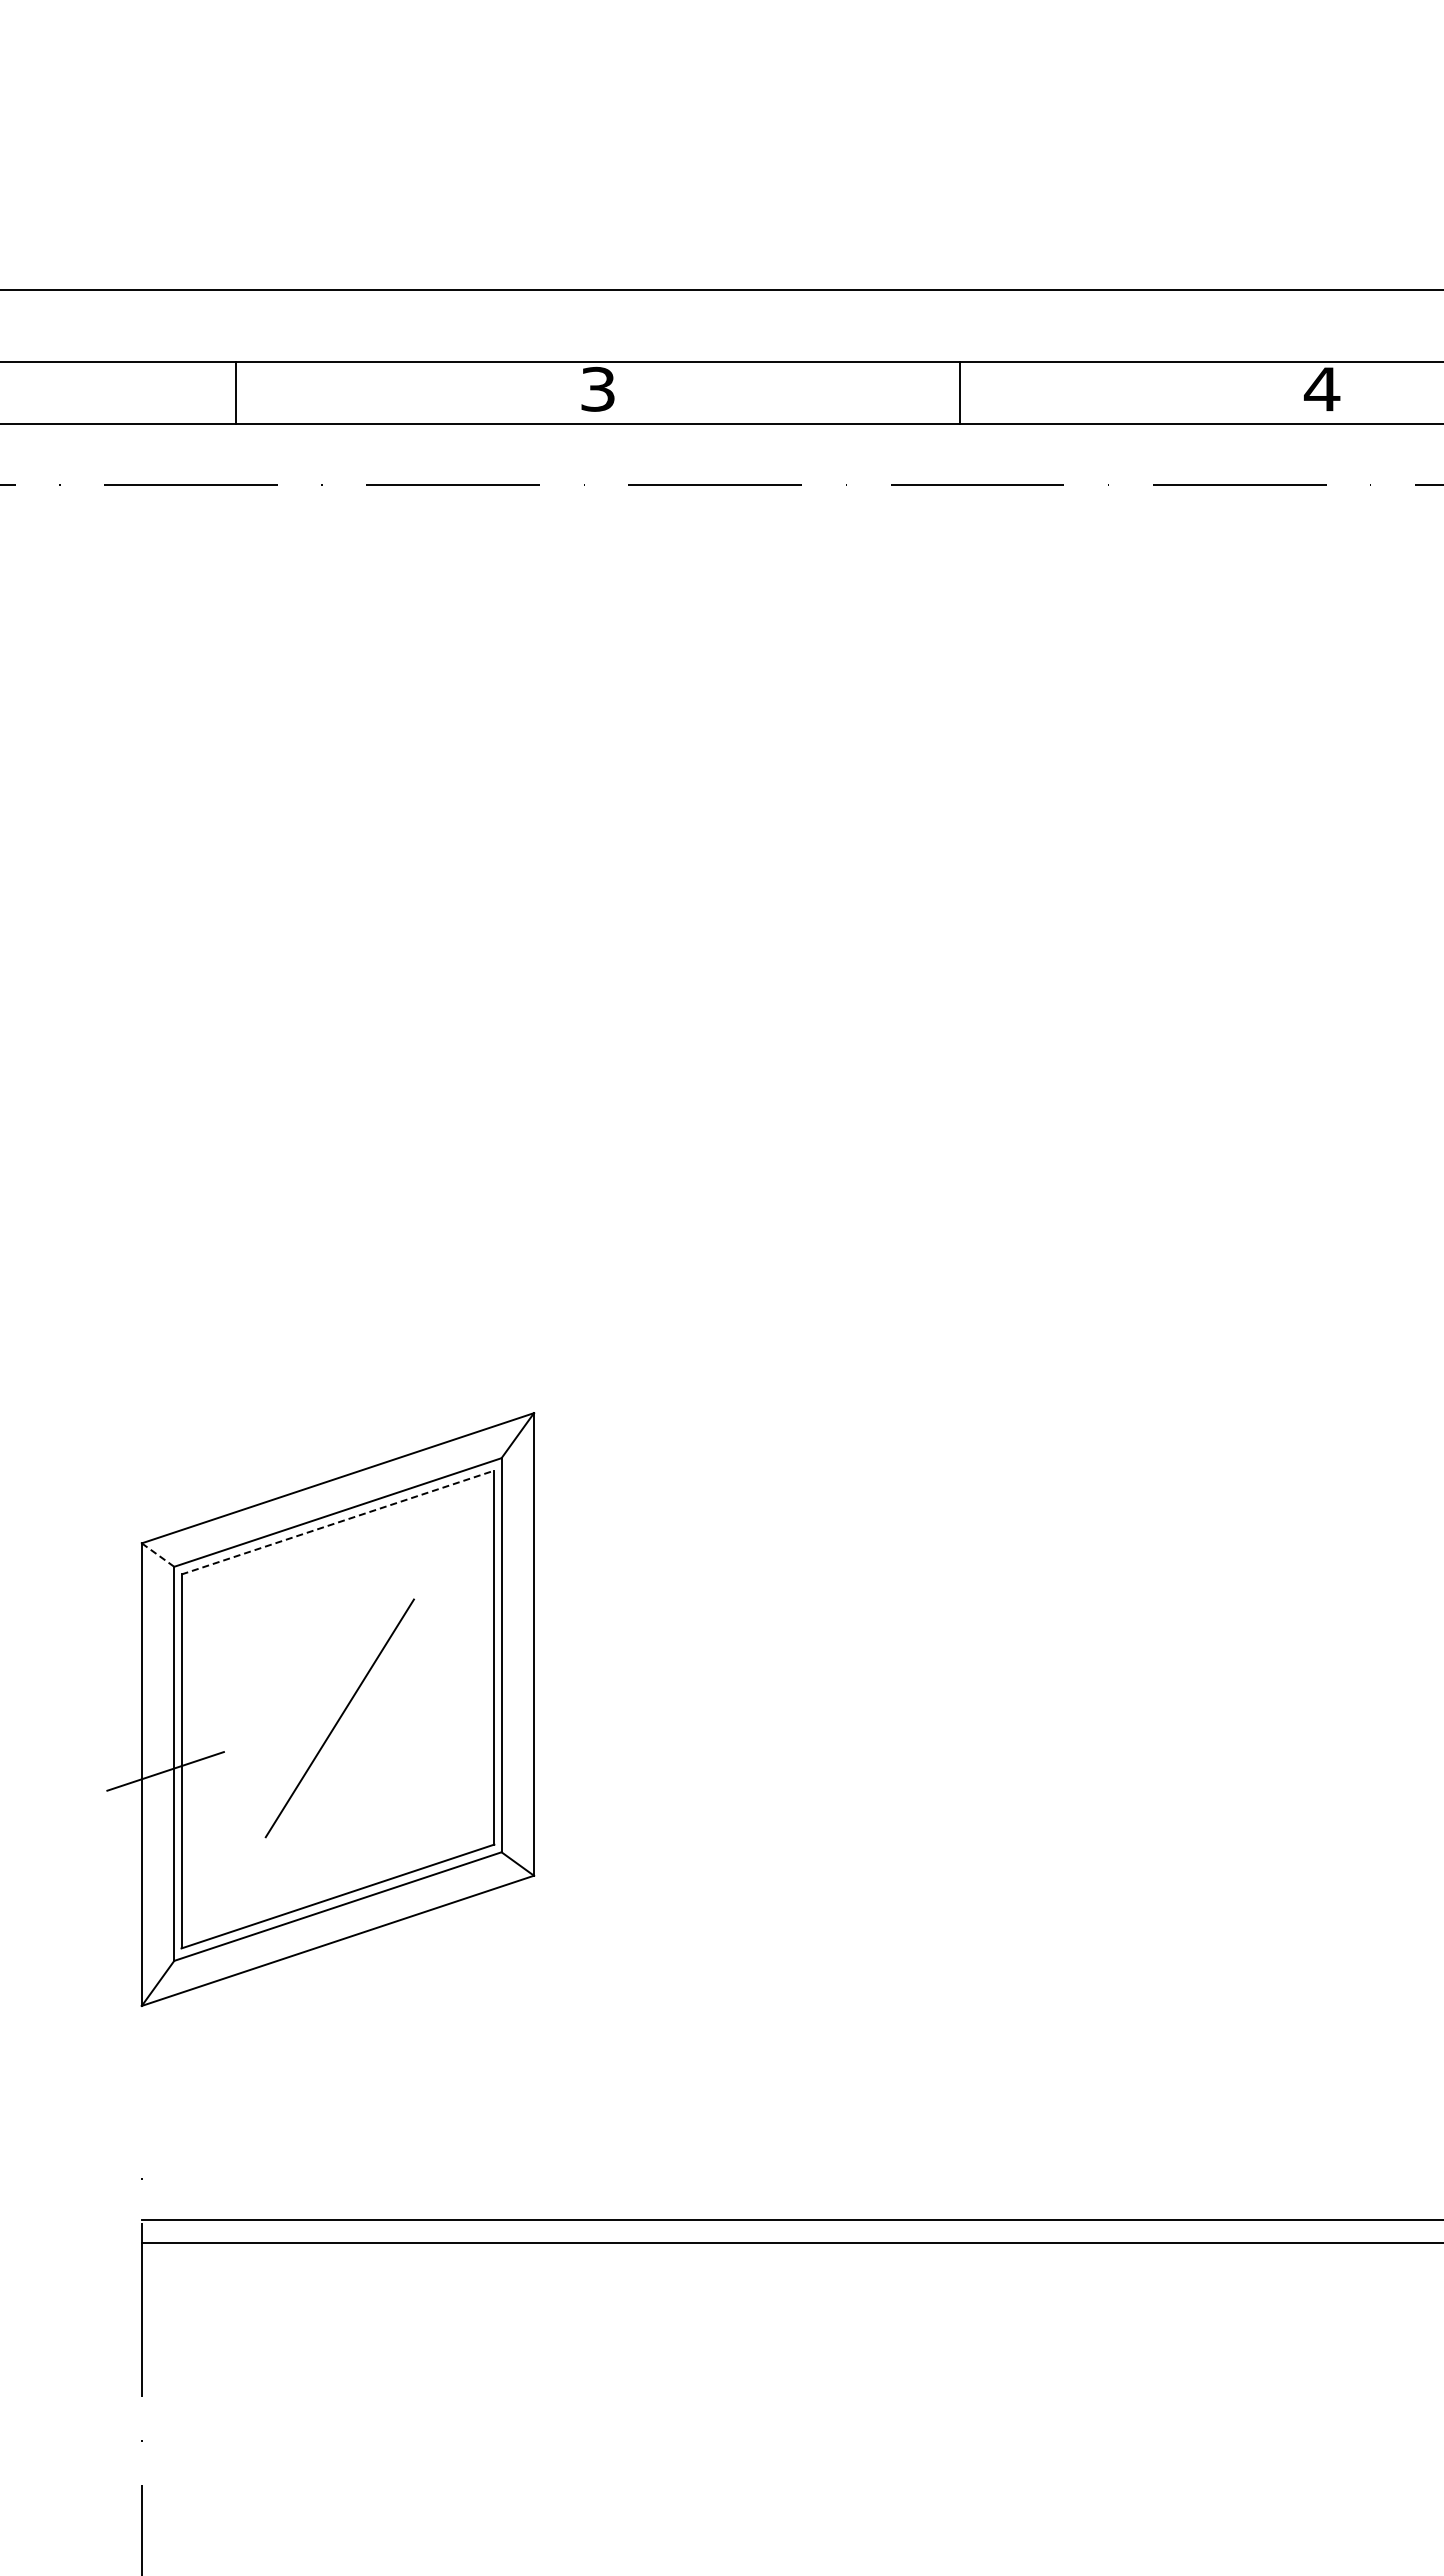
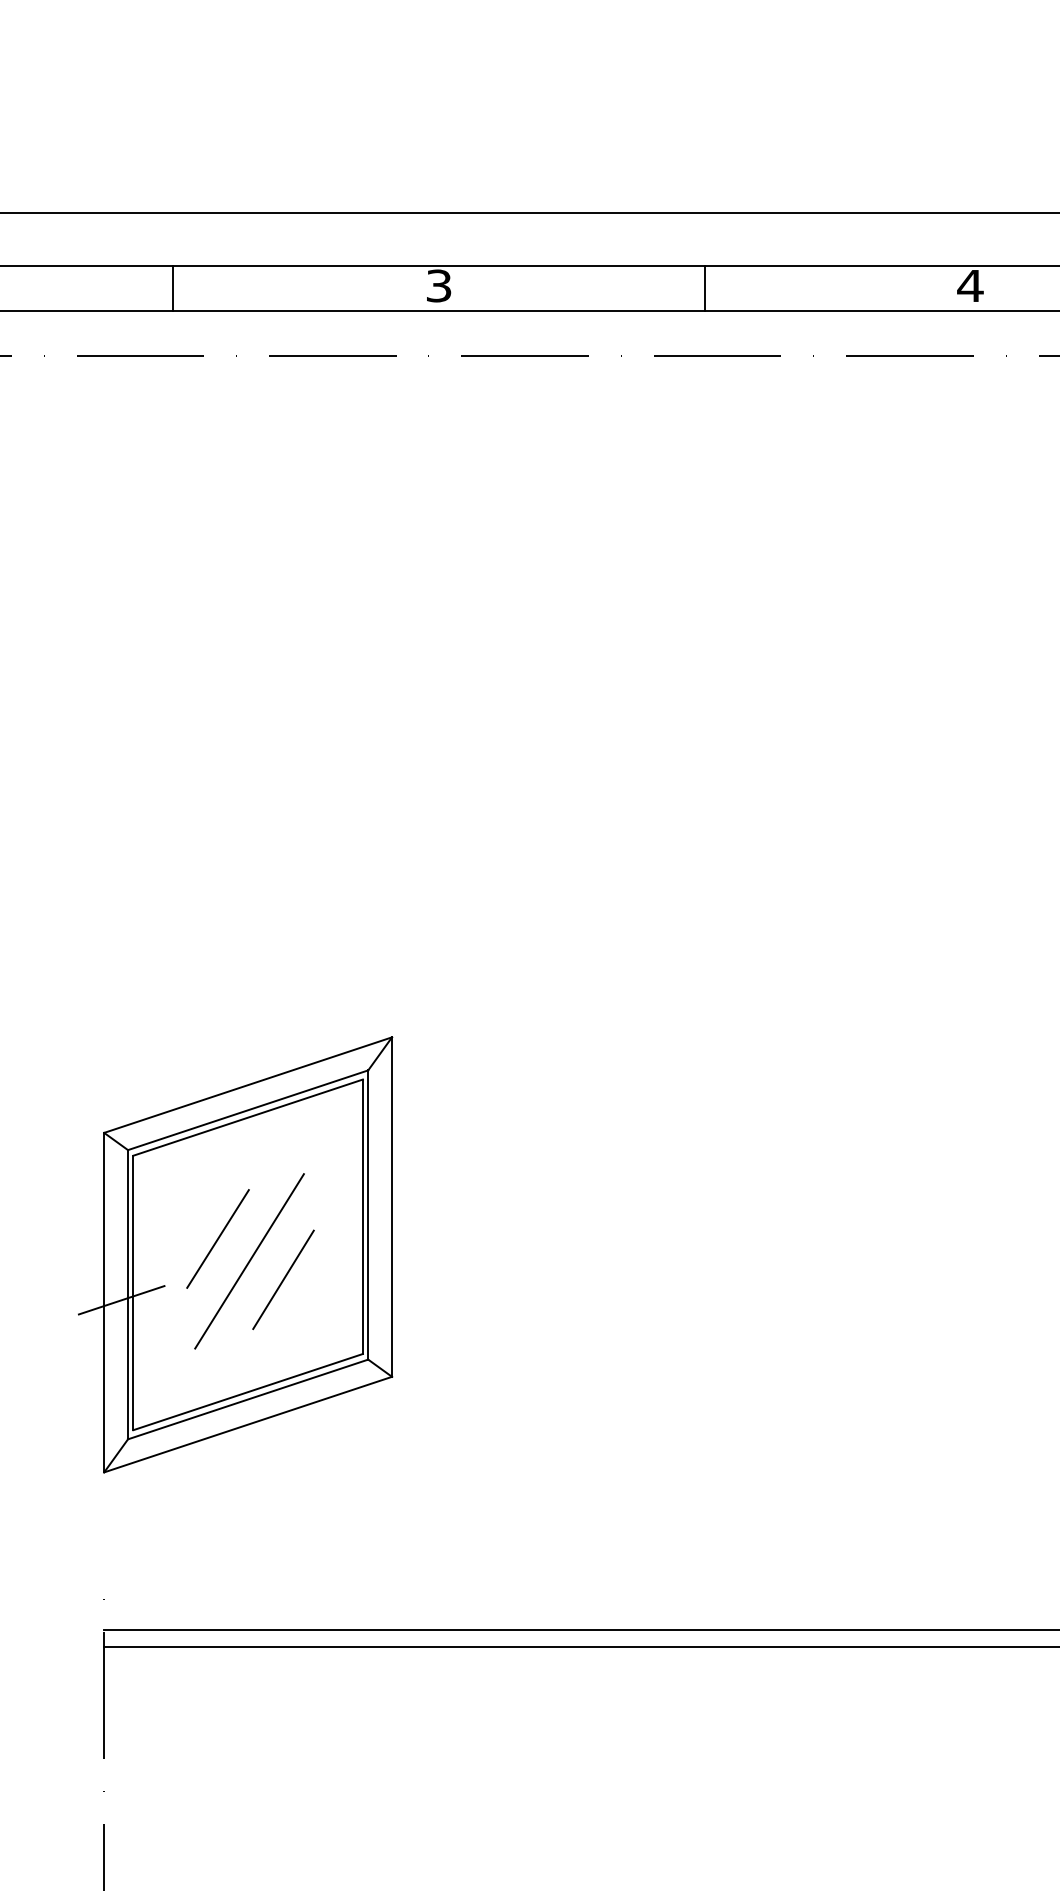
line: (337, 1522) -> (247, 1117), dashed -> solid
line: (158, 1555) -> (116, 1141), dashed -> solid
line: (296, 1687) -> (217, 1238), added
line: (385, 1743) -> (283, 1279), added

